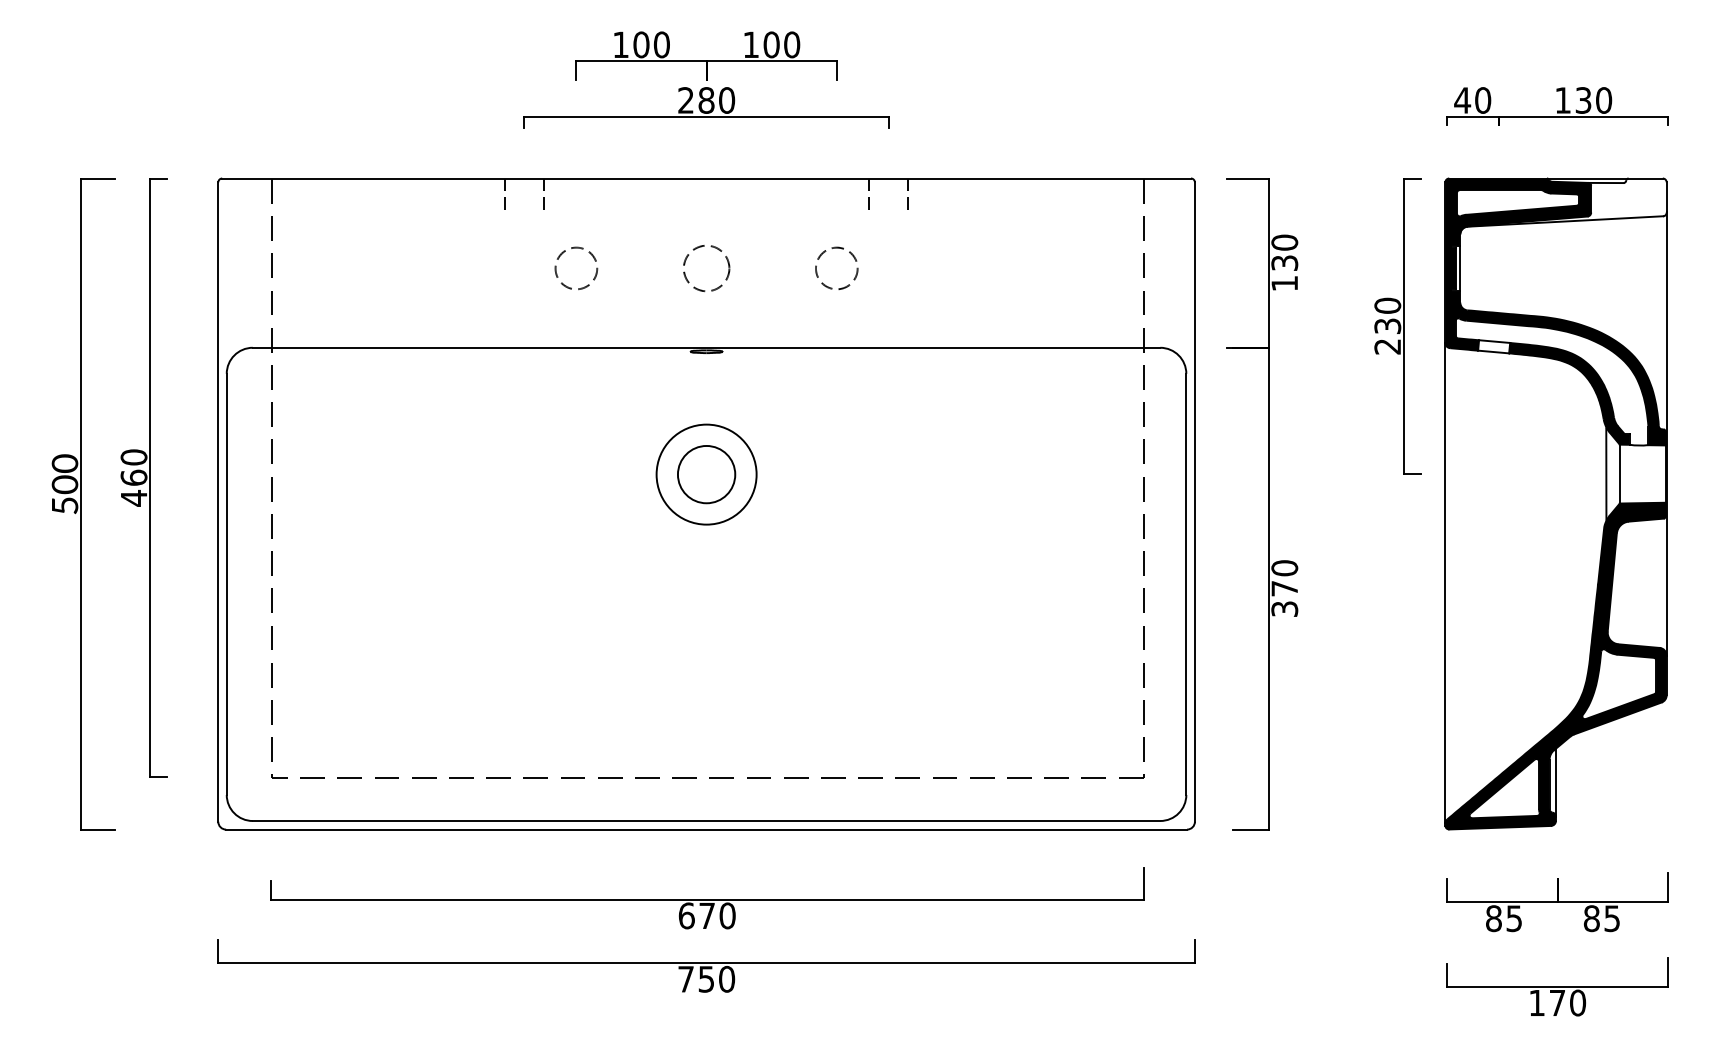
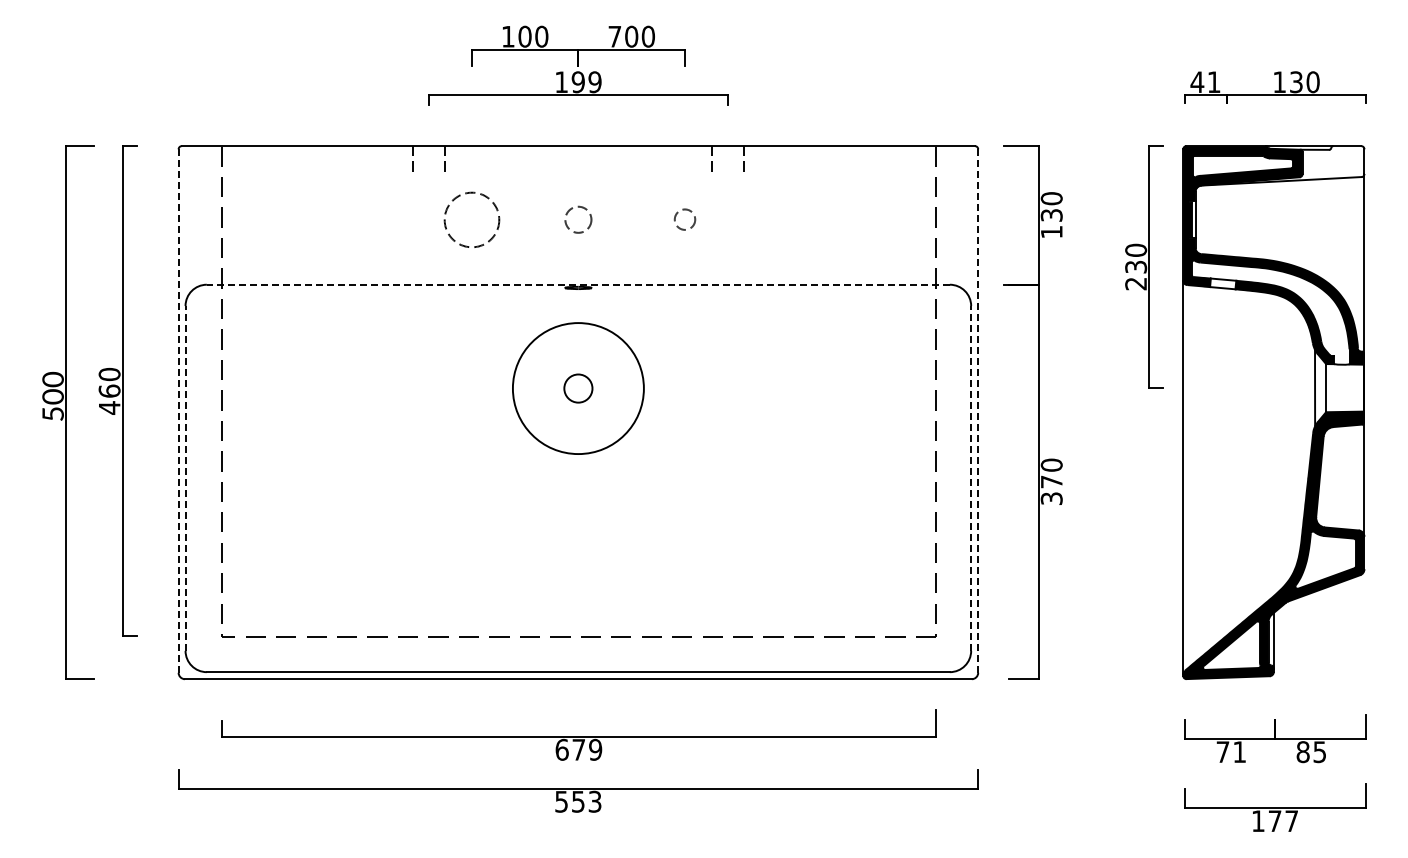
text: (750, 44) -> (614, 36), 100 -> 700
text: (706, 100) -> (578, 82), 280 -> 199
text: (1482, 100) -> (1213, 82), 40 -> 41
circle: (576, 268) -> (471, 219), size x1.6
circle: (706, 268) -> (578, 219), size x0.7
circle: (836, 268) -> (684, 219), size x0.6
line: (705, 347) -> (577, 284), solid -> dashed
circle: (705, 474) -> (577, 388), size x0.6
circle: (706, 474) -> (578, 388), size x1.6
line: (218, 502) -> (178, 411), solid -> dashed
line: (1195, 502) -> (978, 411), solid -> dashed
line: (226, 583) -> (185, 477), solid -> dashed
line: (1186, 583) -> (971, 477), solid -> dashed
text: (727, 915) -> (595, 749), 670 -> 679
text: (1503, 919) -> (1230, 752), 85 -> 71
text: (706, 978) -> (578, 801), 750 -> 553
text: (1577, 1003) -> (1291, 821), 170 -> 177

